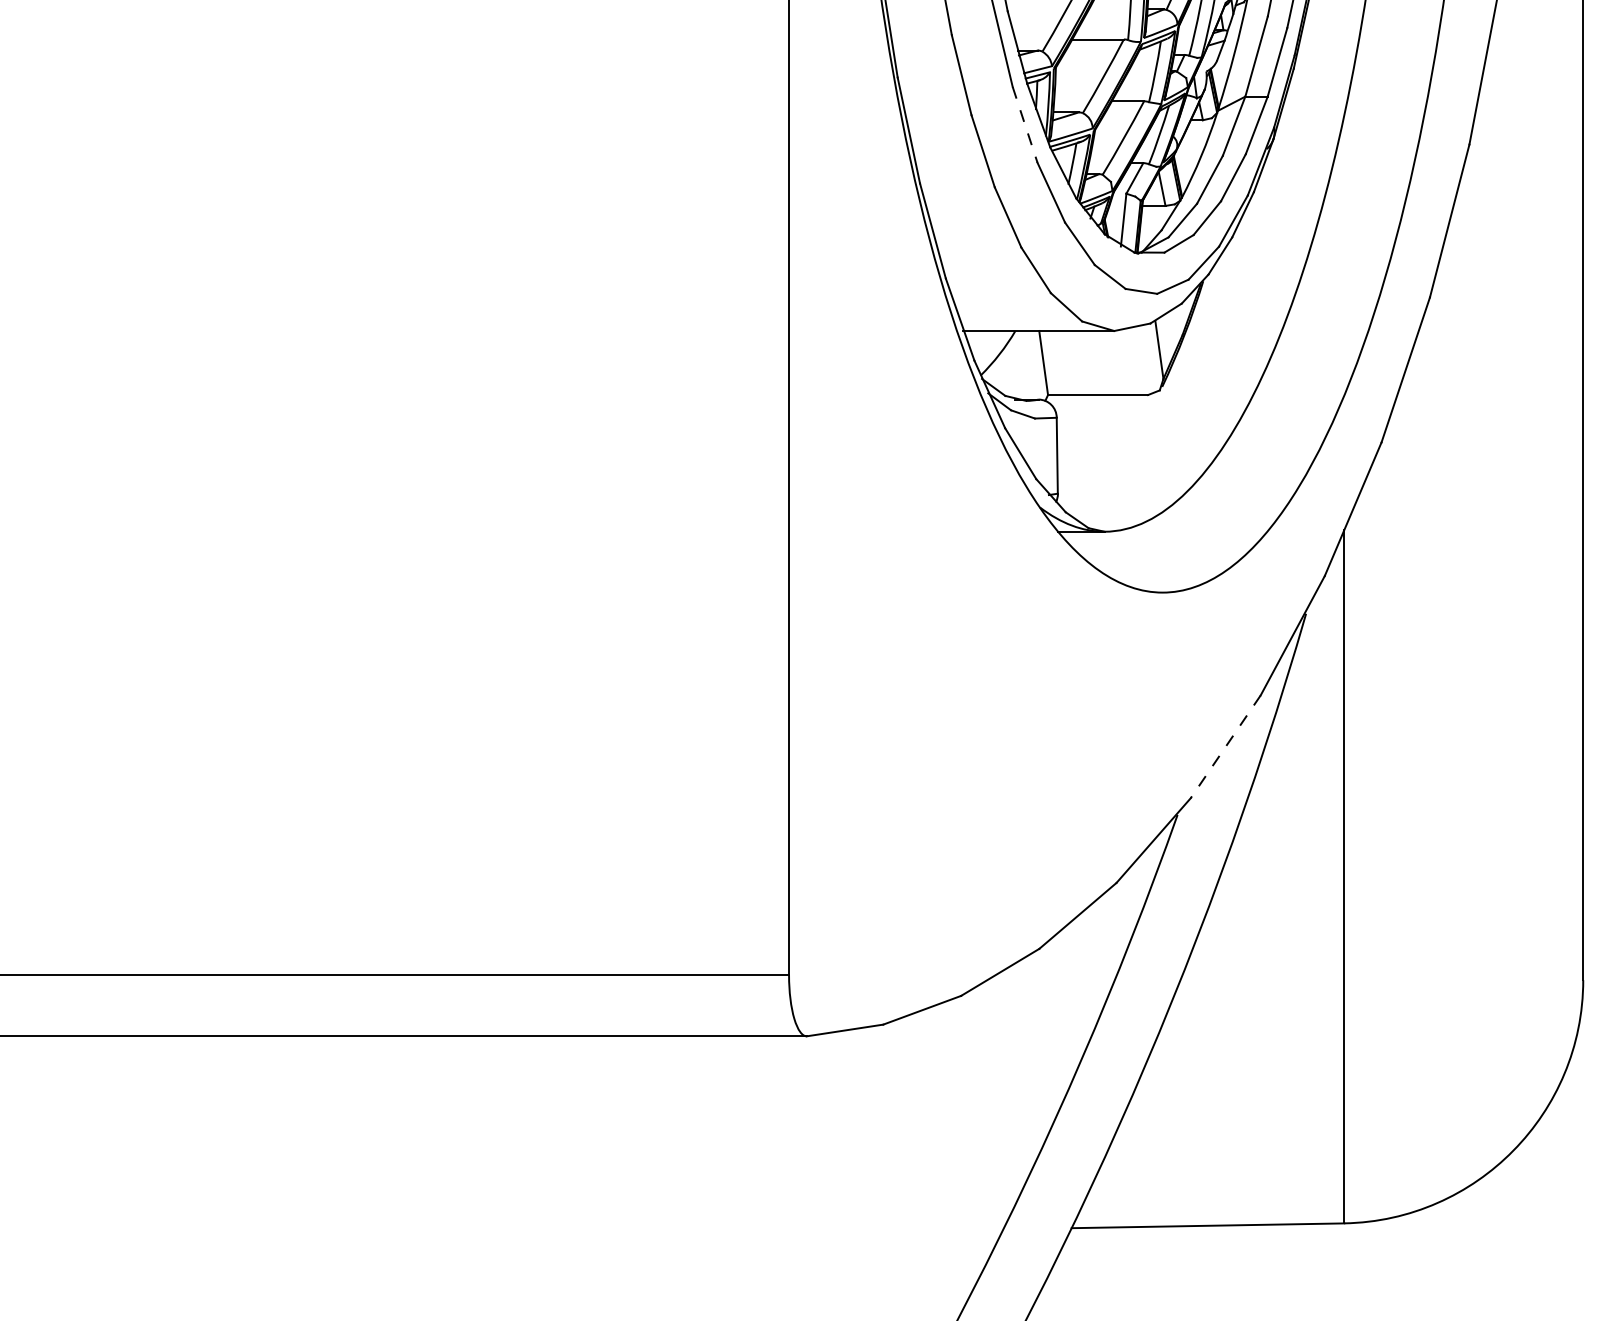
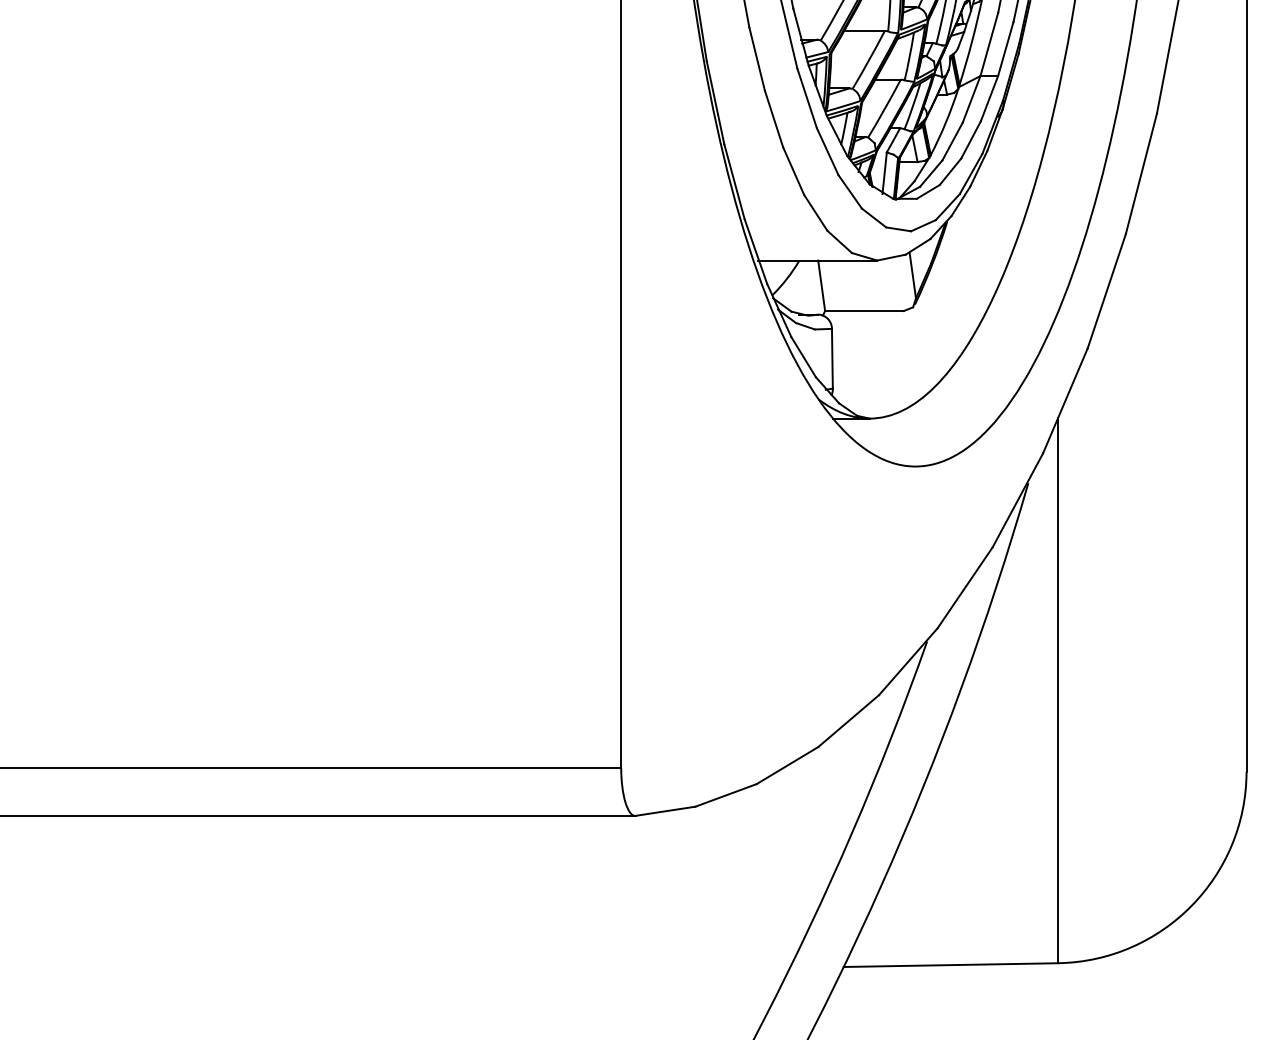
line: (1025, 124) -> (807, 97), dashed -> solid
line: (1225, 747) -> (964, 588), dashed -> solid

